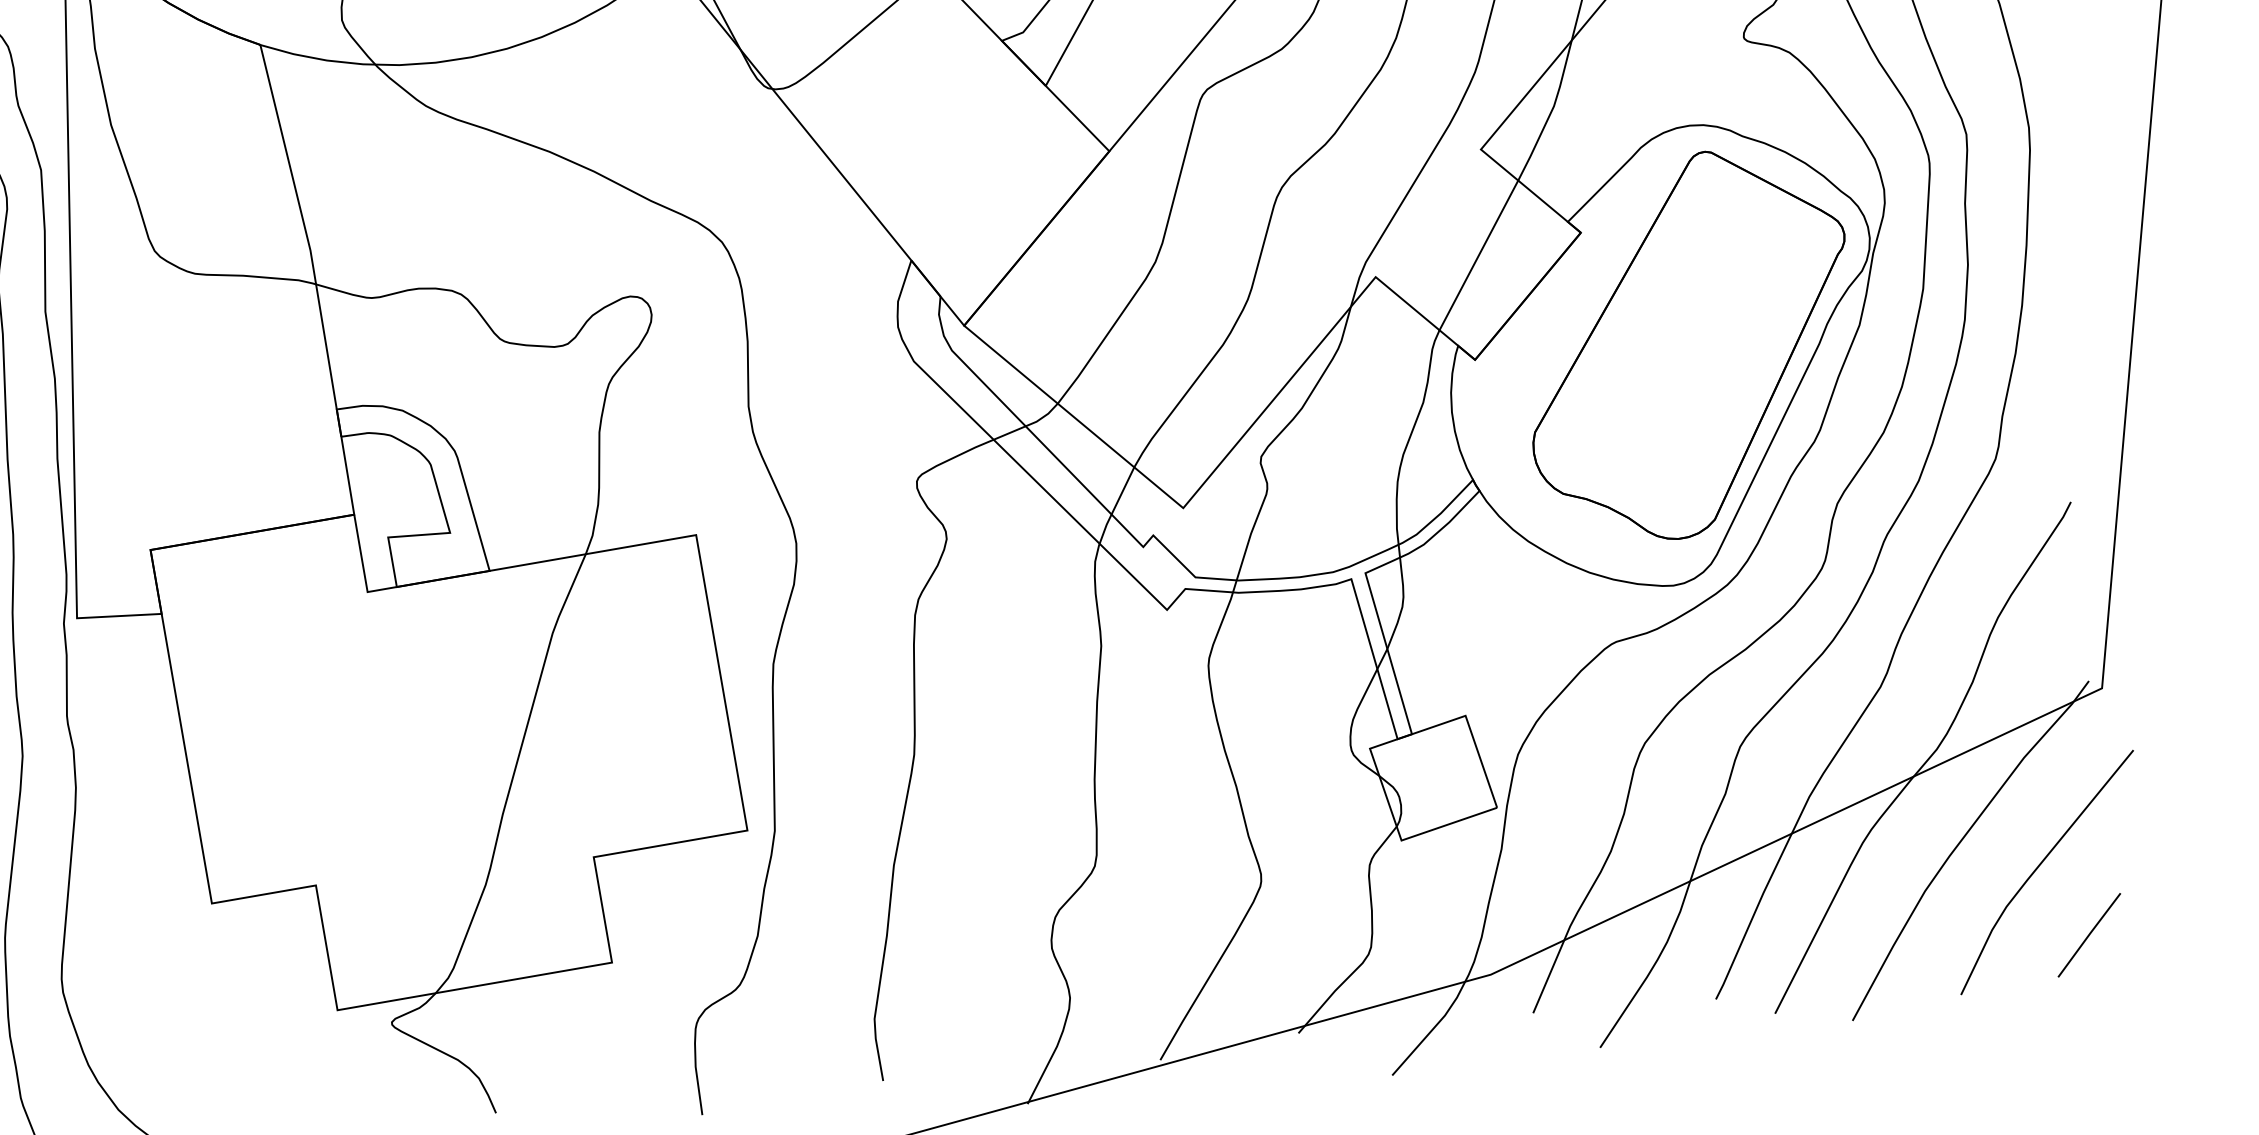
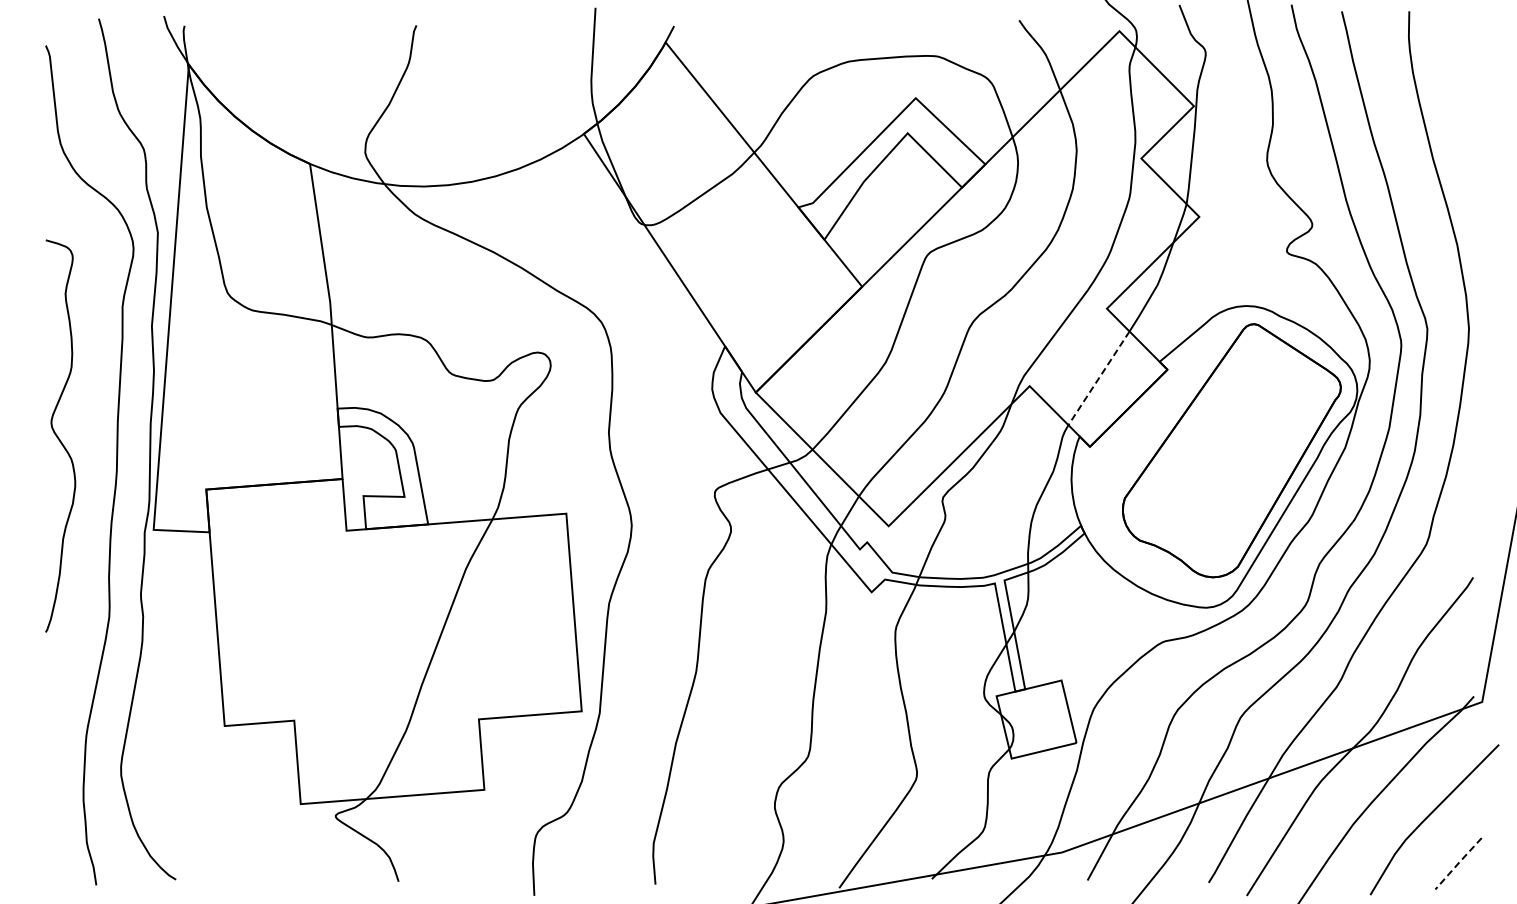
line: (1478, 255) -> (1098, 378), solid -> dashed
line: (2089, 934) -> (1458, 863), solid -> dashed

